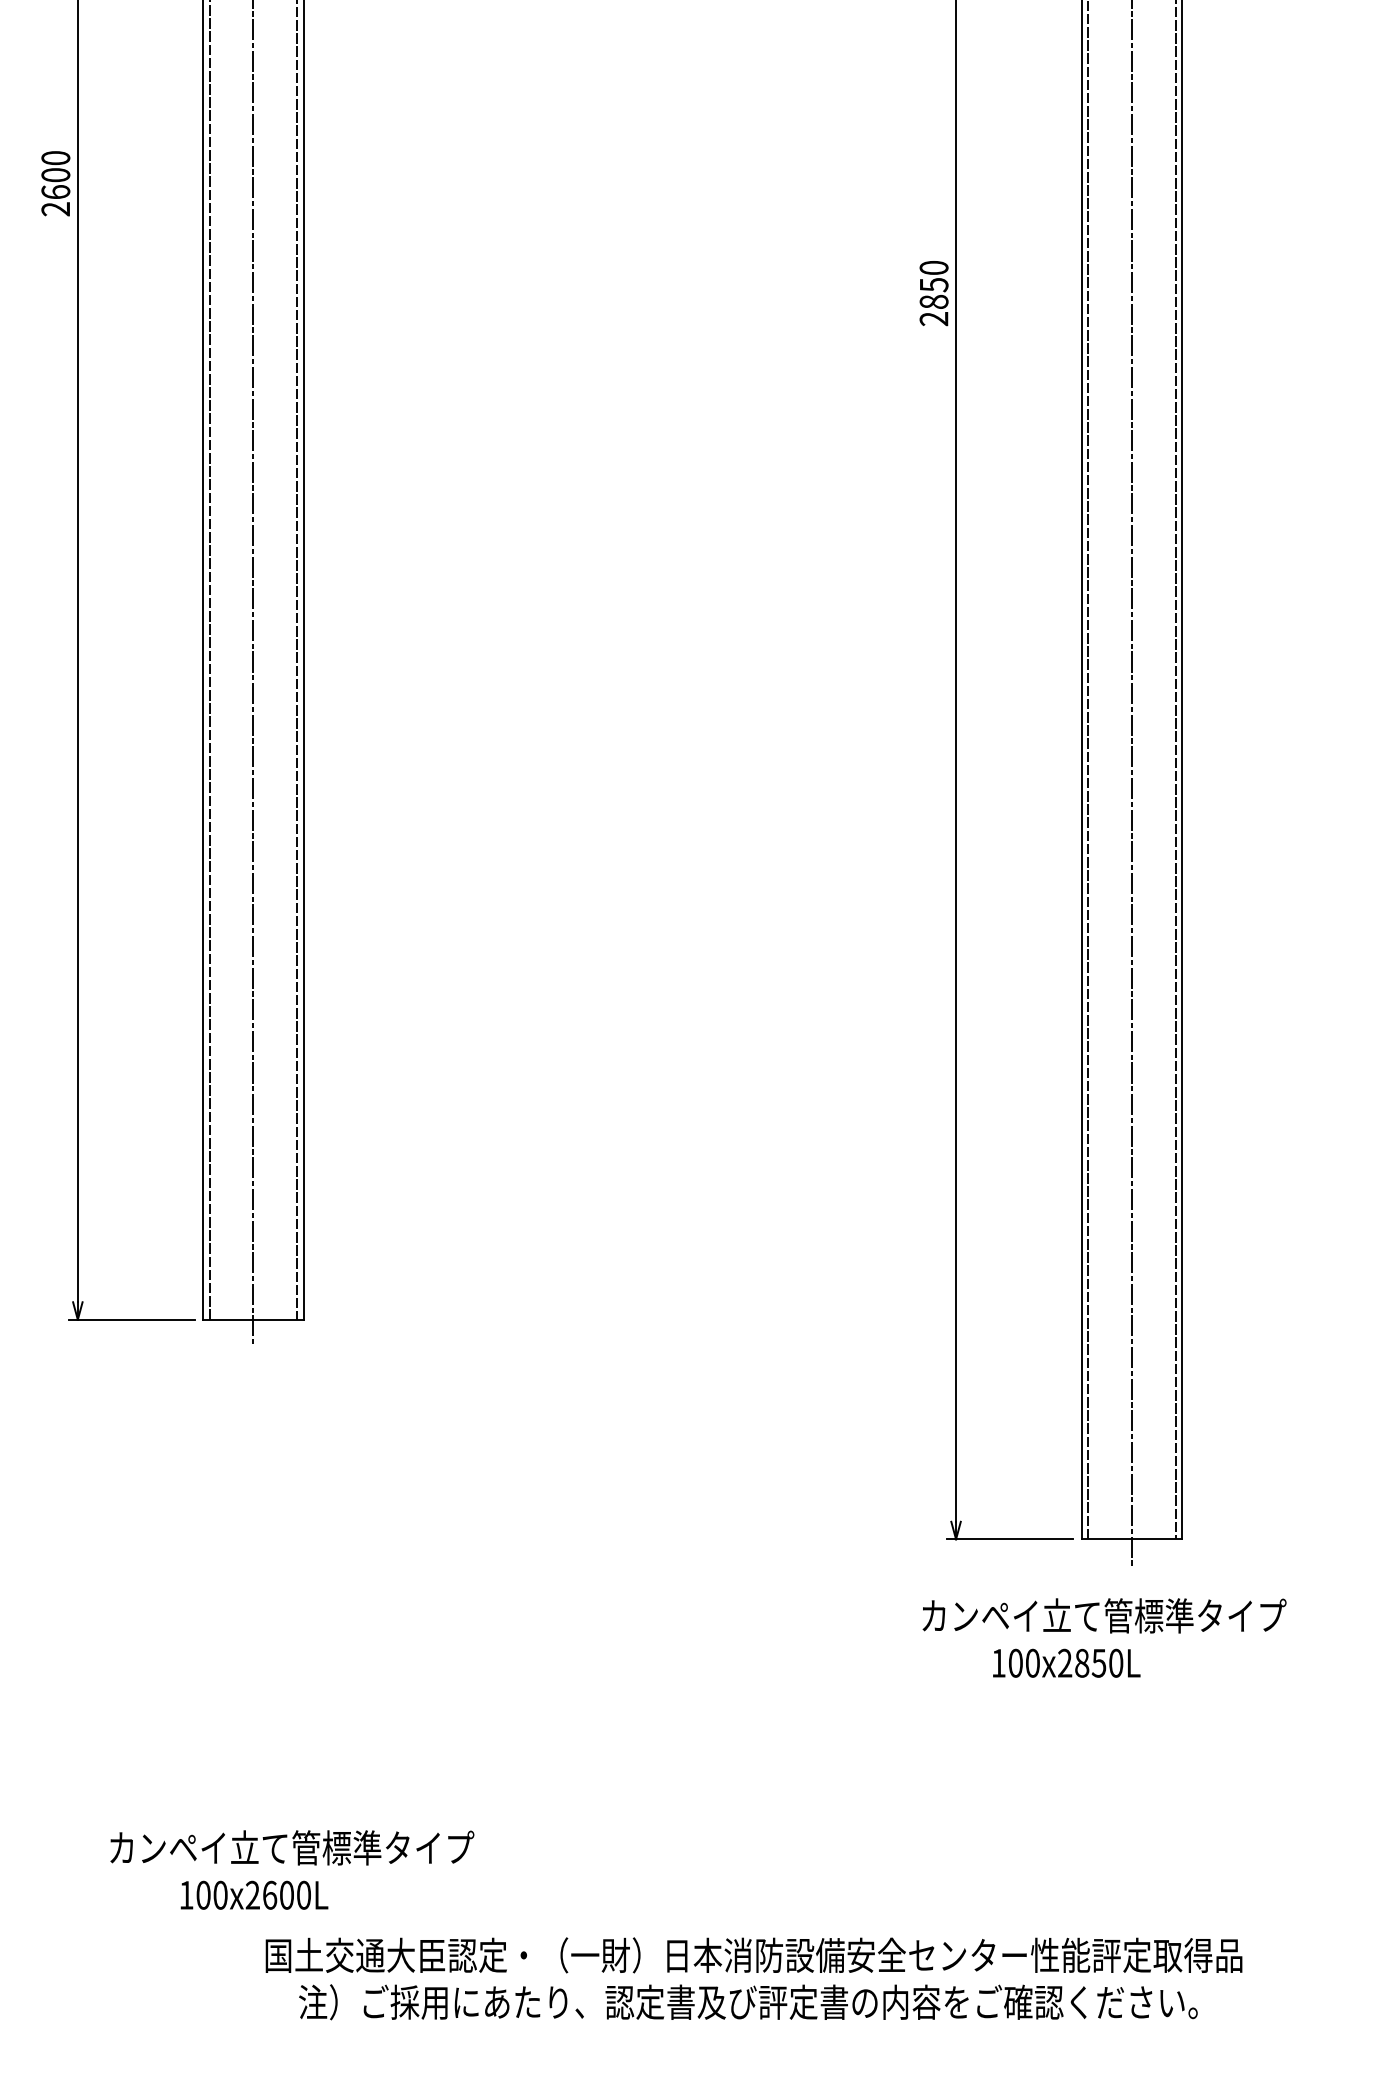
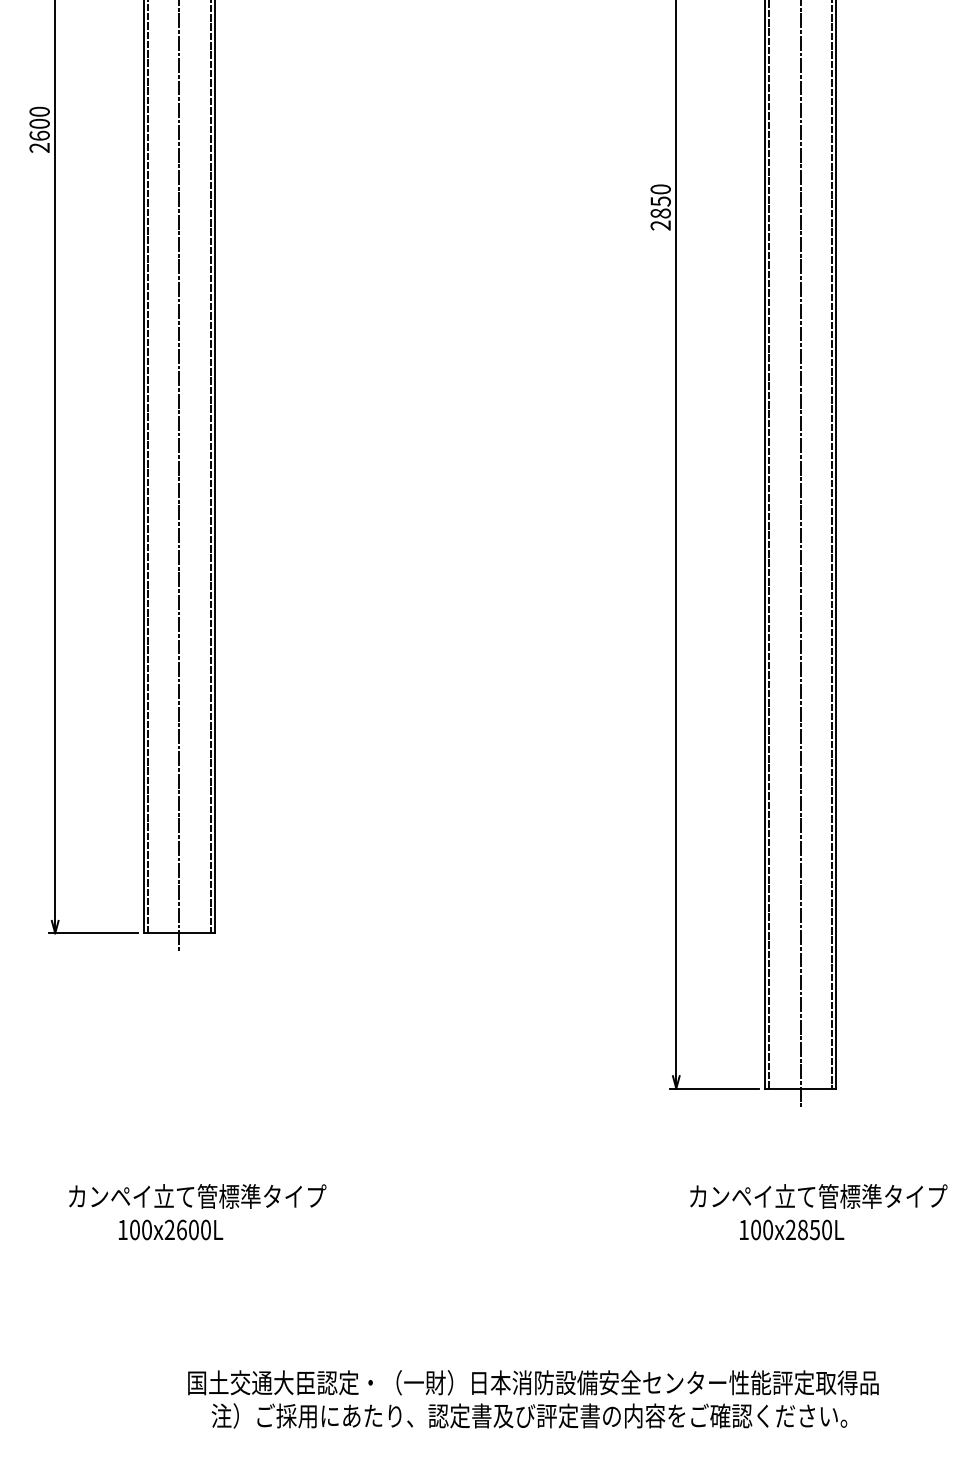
text: (1104, 1637) -> (818, 1211), moved
text: (292, 1869) -> (197, 1211), moved

